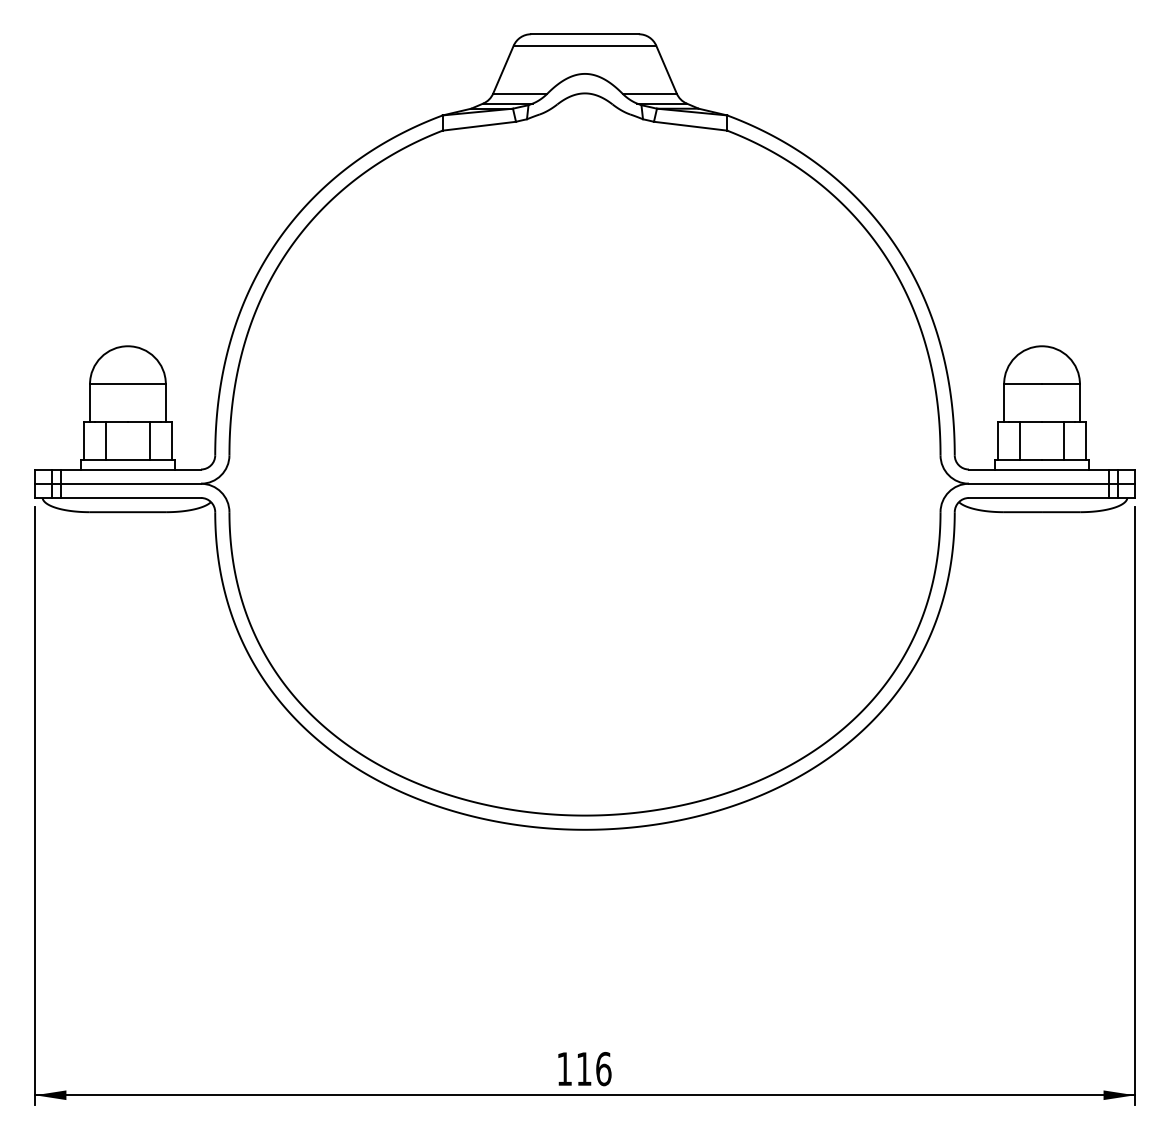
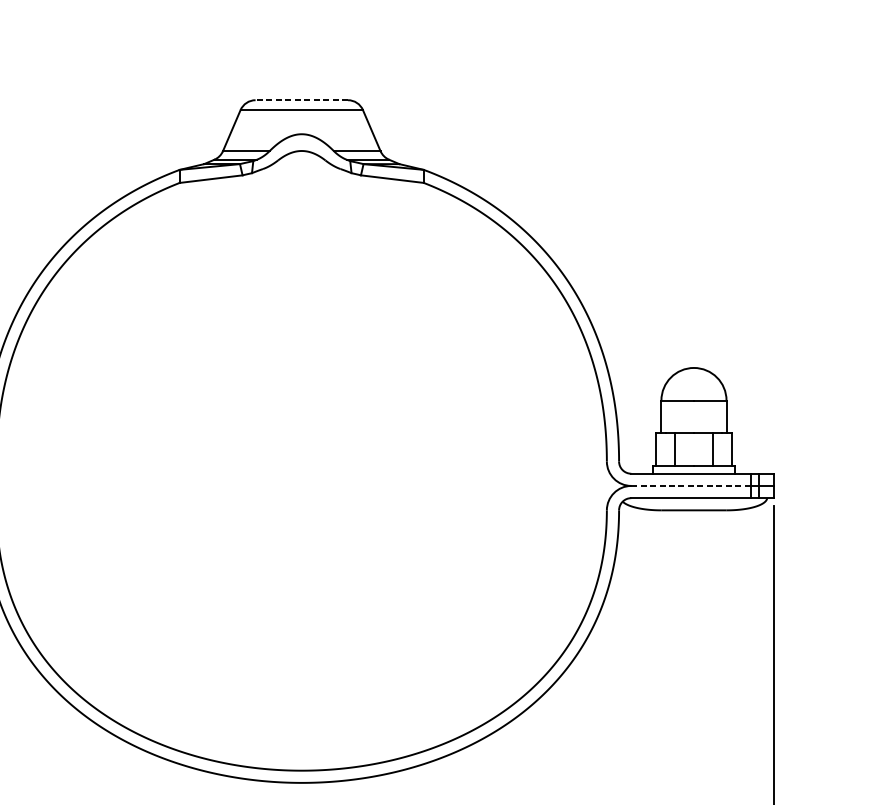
line: (585, 34) -> (302, 100), solid -> dashed
line: (1038, 483) -> (690, 485), solid -> dashed

